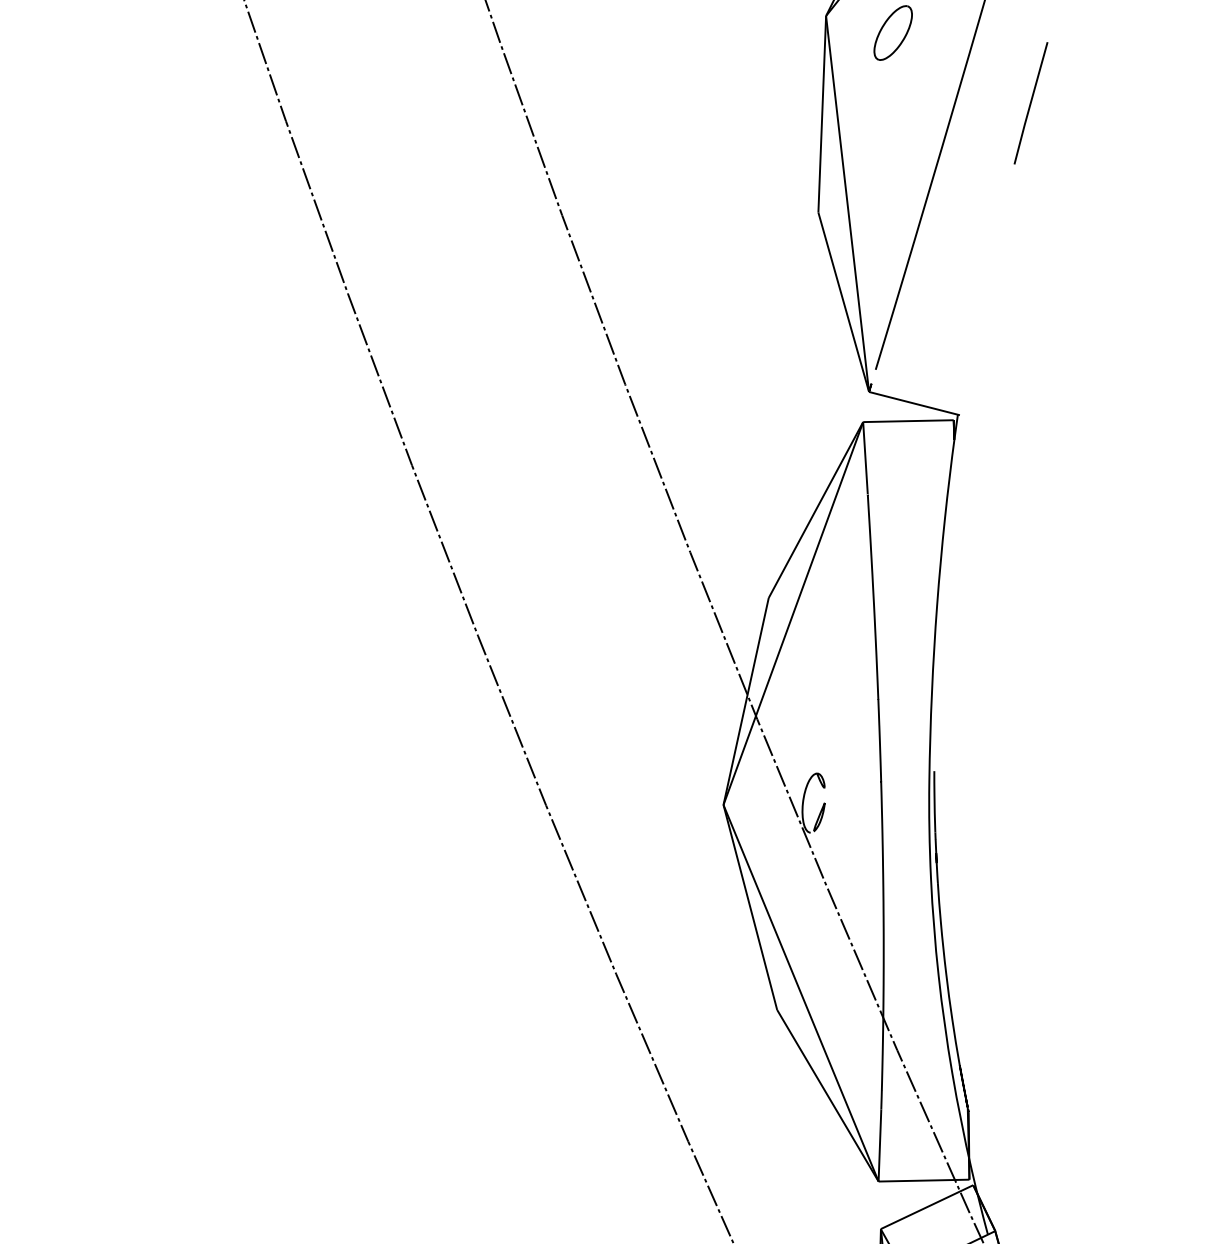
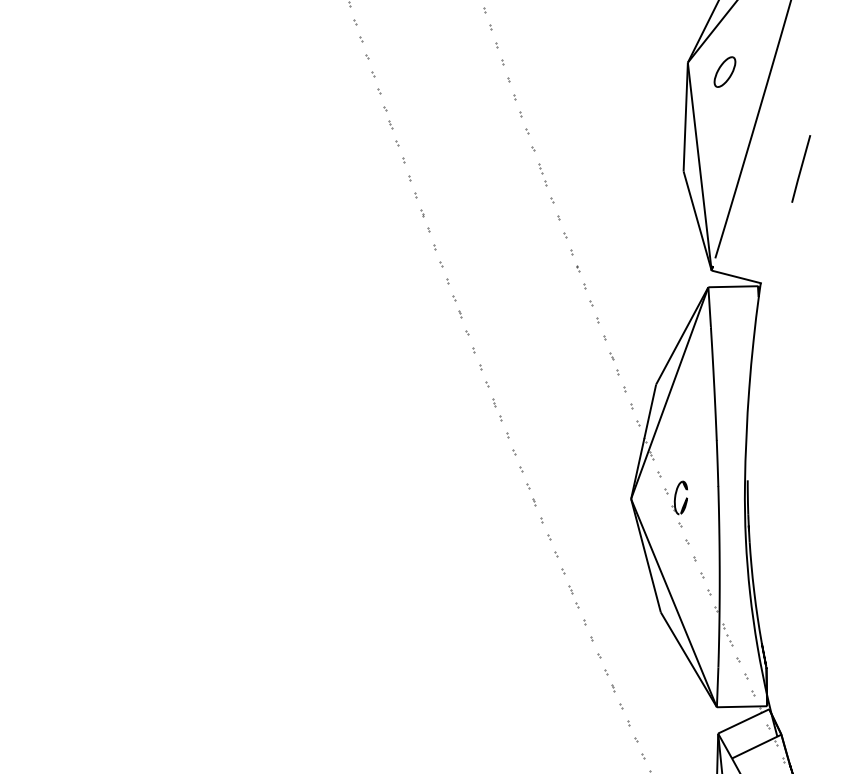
line: (1031, 102) -> (801, 168), moved

